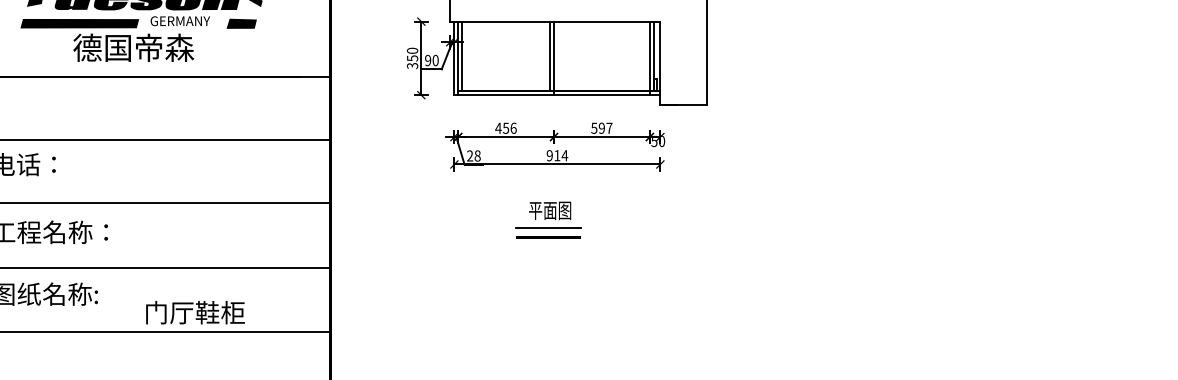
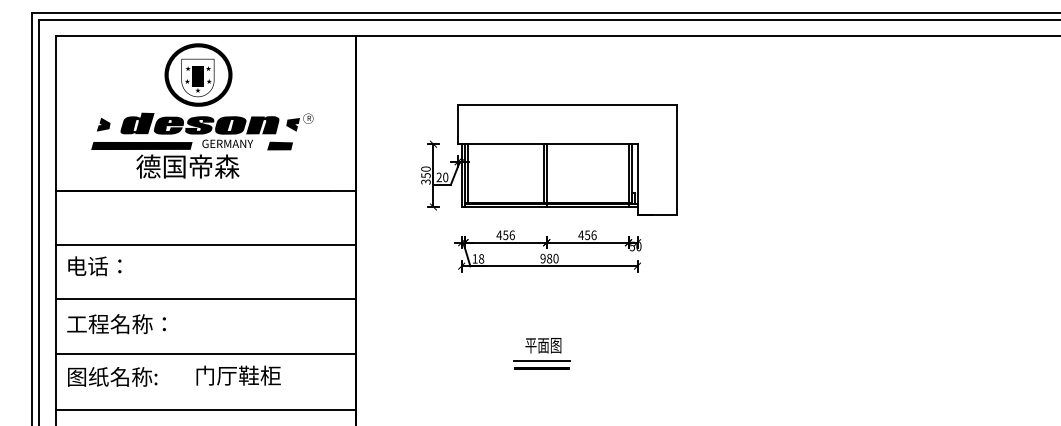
text: (427, 60) -> (438, 177), 90 -> 20
text: (601, 128) -> (587, 235), 597 -> 456
text: (469, 155) -> (474, 258), 28 -> 18
text: (560, 155) -> (552, 258), 914 -> 980
part: (547, 219) -> (541, 353), moved
text: (195, 312) -> (238, 375), moved

